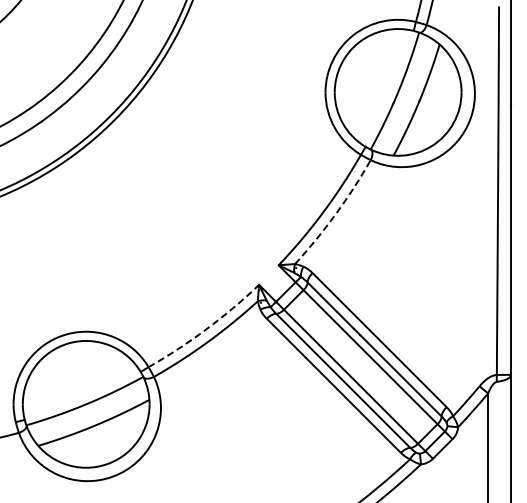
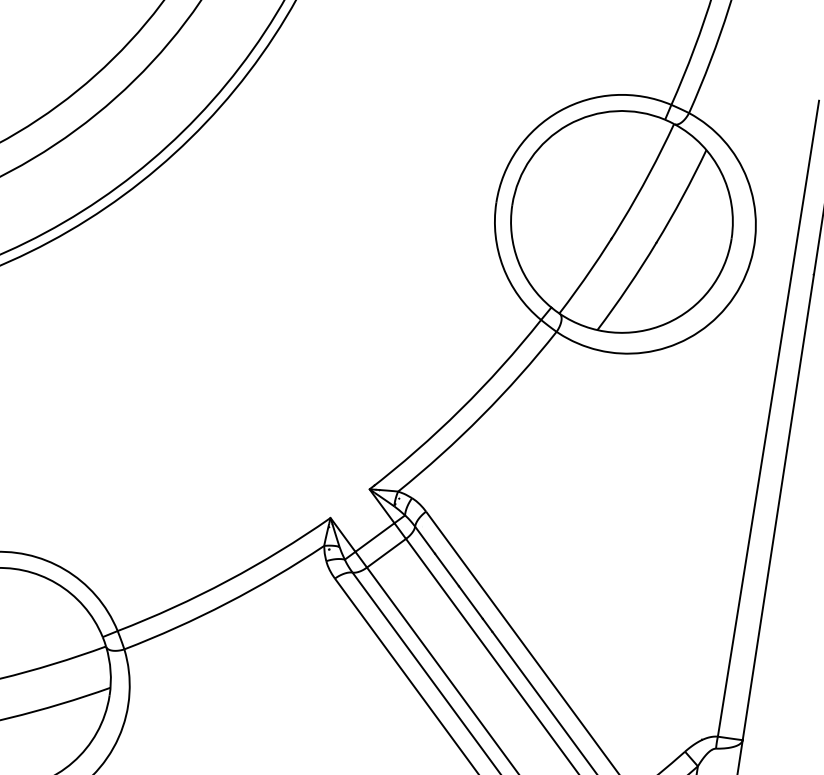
arc: (335, 214) -> (481, 416), dashed -> solid
arc: (206, 329) -> (227, 581), dashed -> solid

